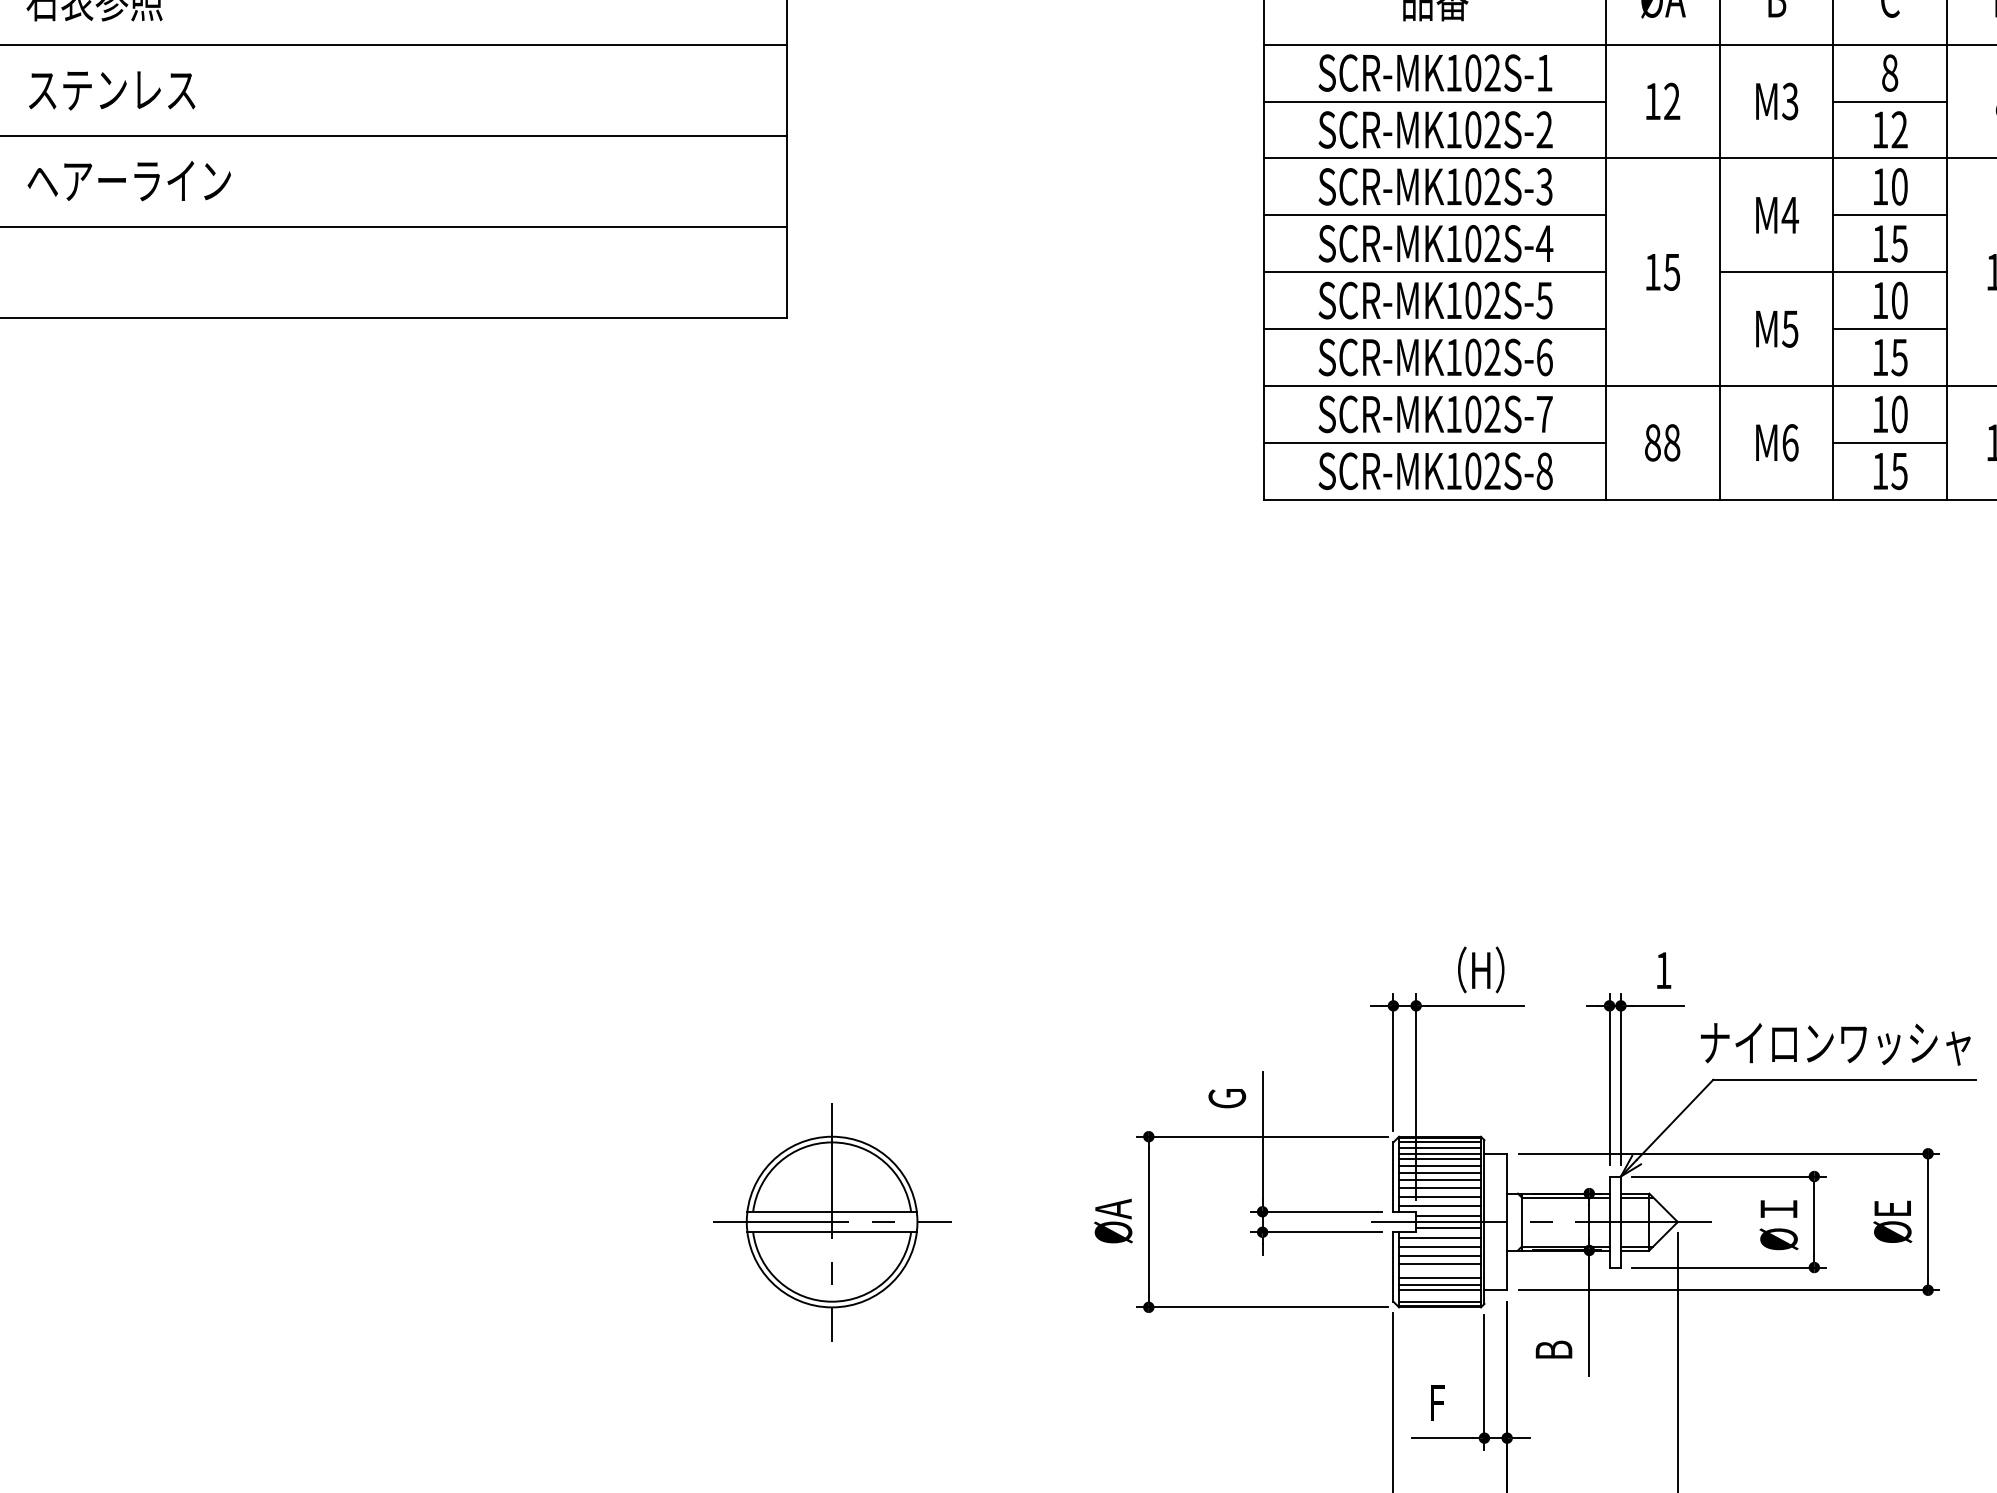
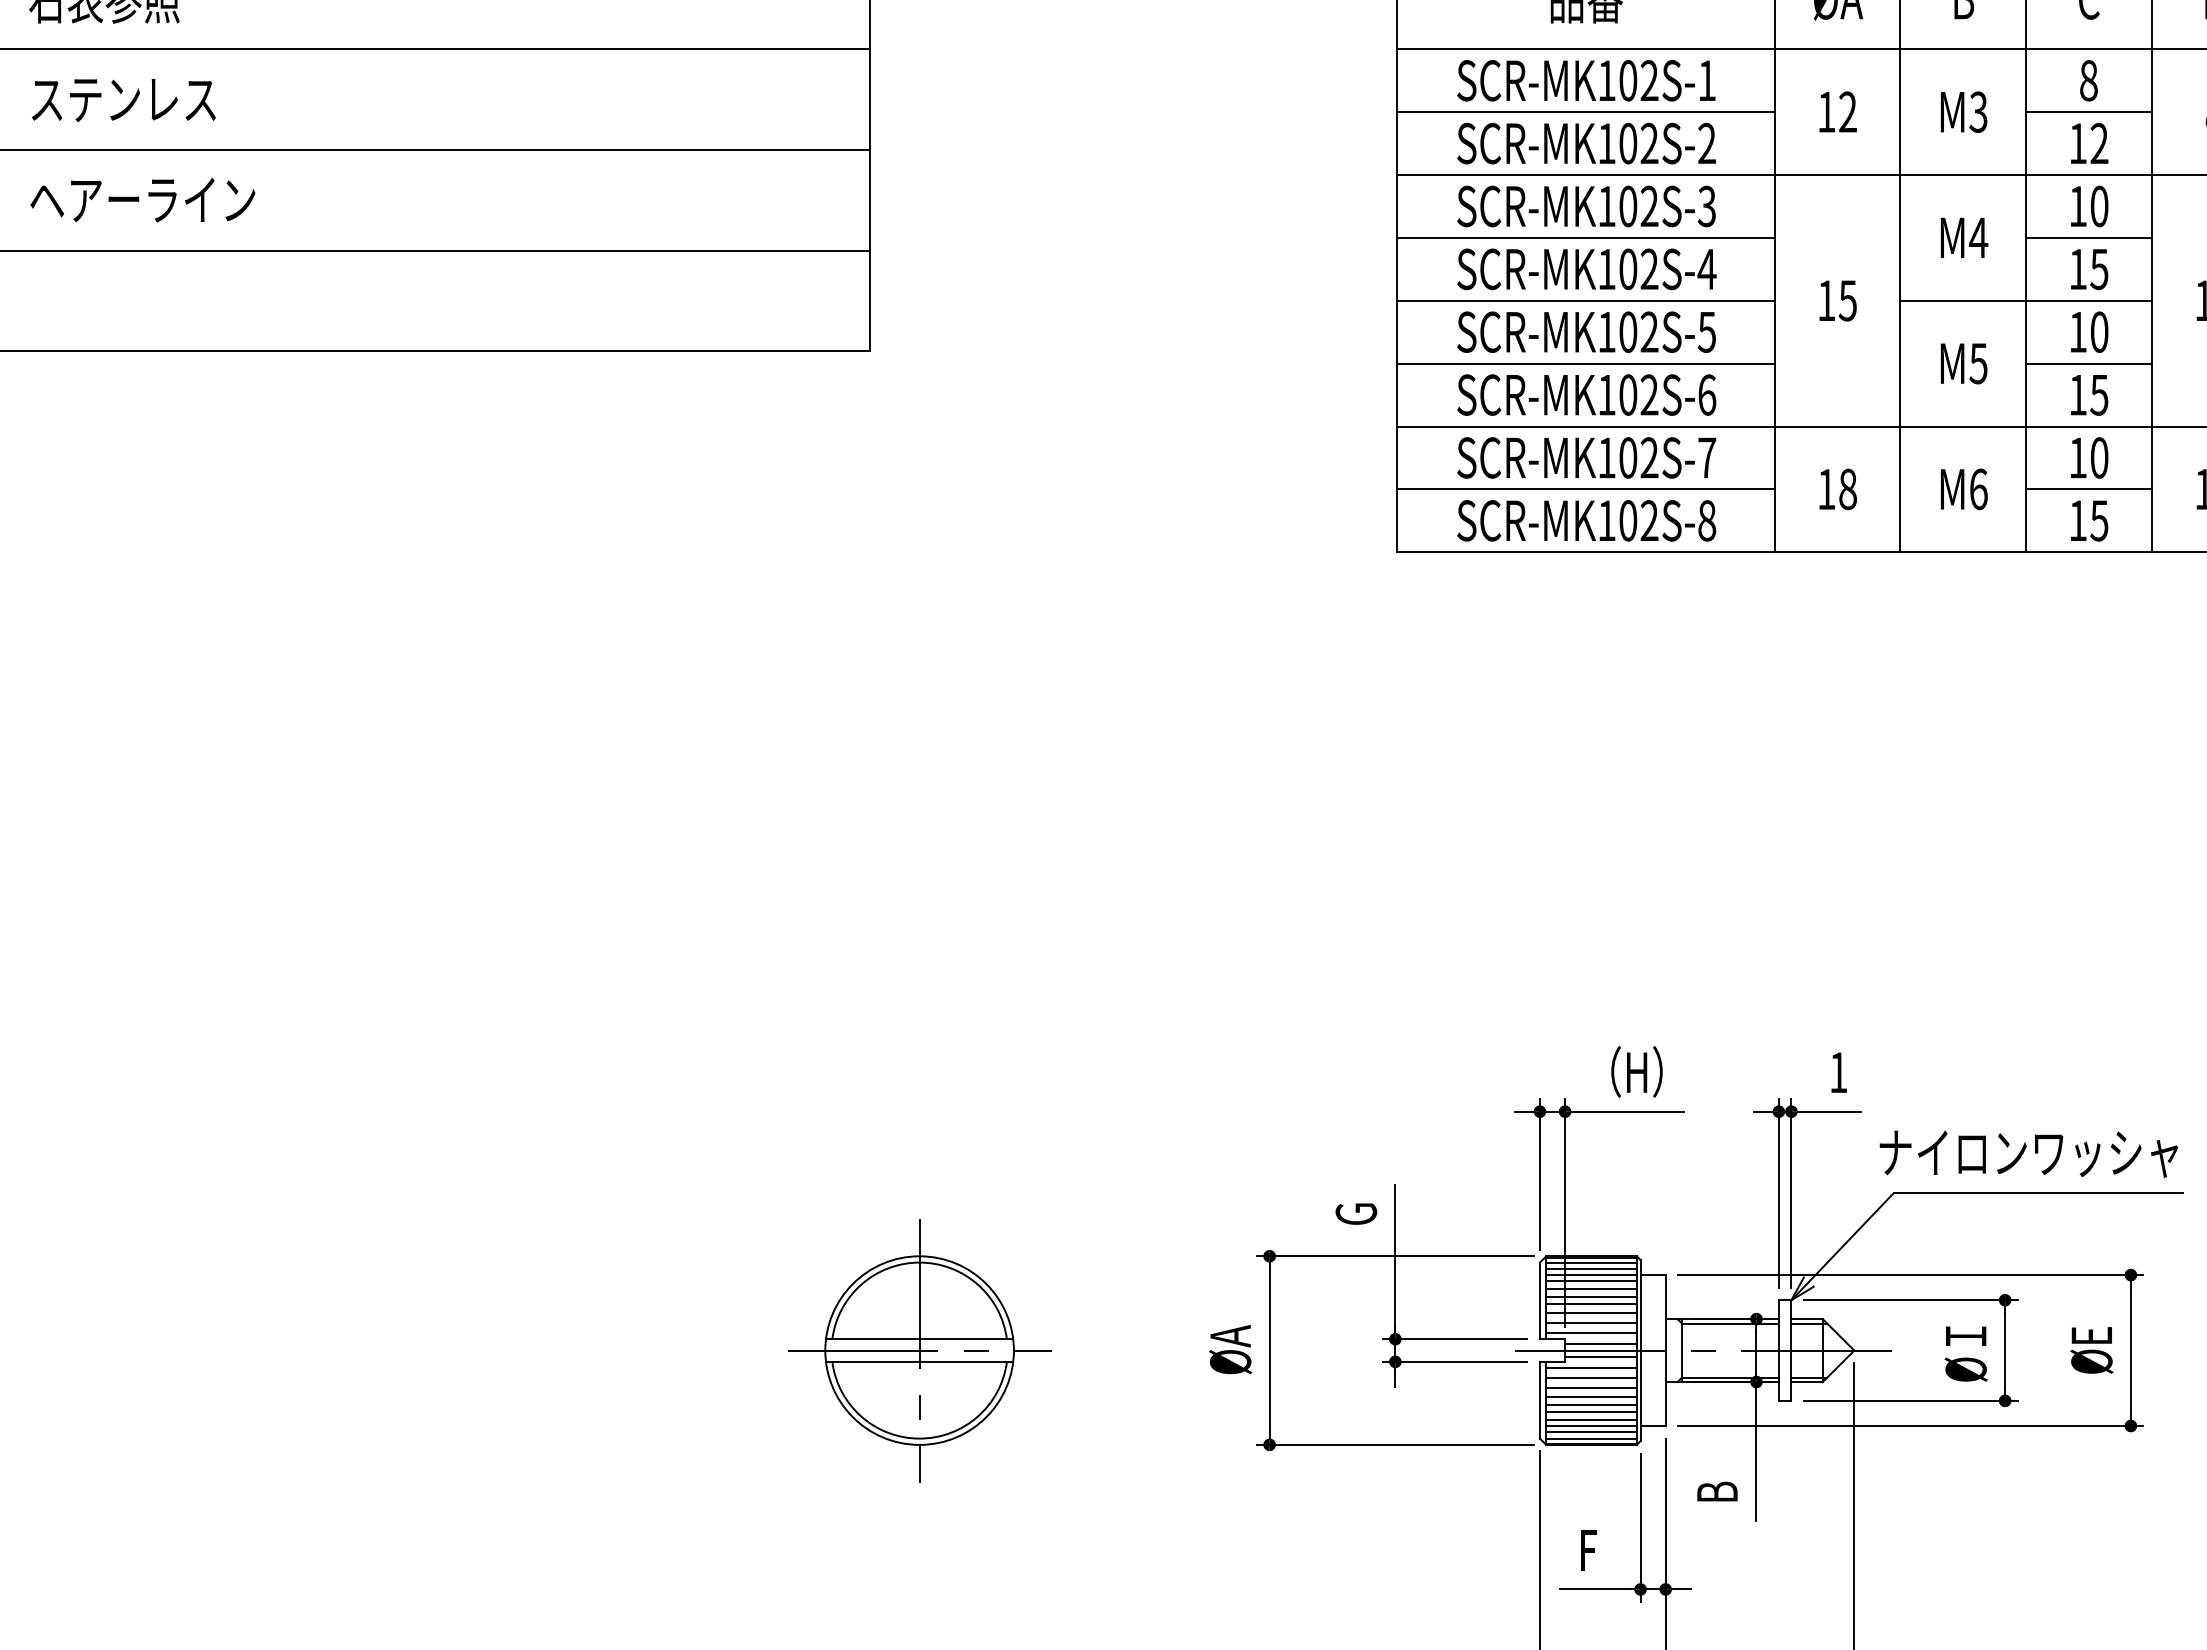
text: (1652, 442) -> (1826, 489), 88 -> 18
line: (1440, 1270) -> (1591, 1404), added
line: (1440, 1296) -> (1591, 1432), added

